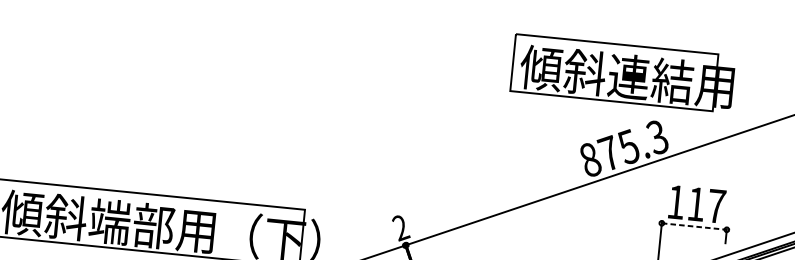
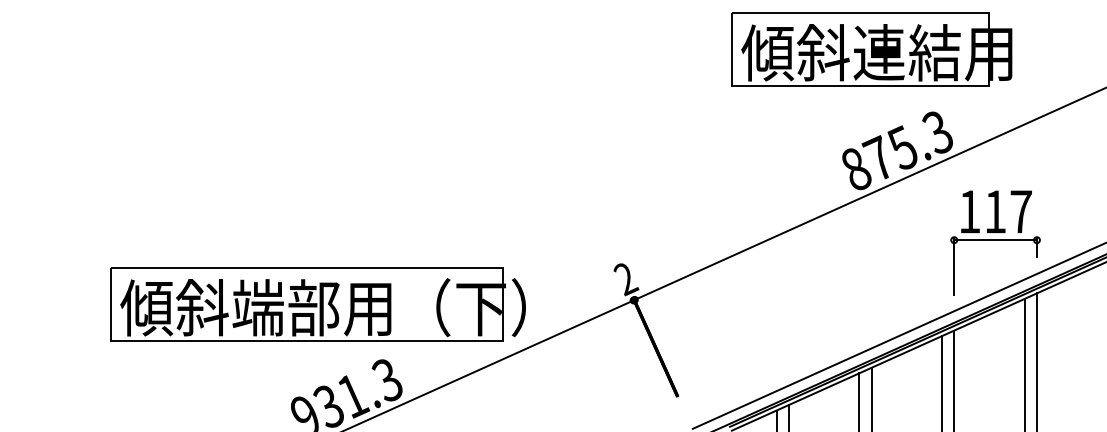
part: (623, 73) -> (871, 49), moved
line: (695, 226) -> (996, 240), dashed -> solid

